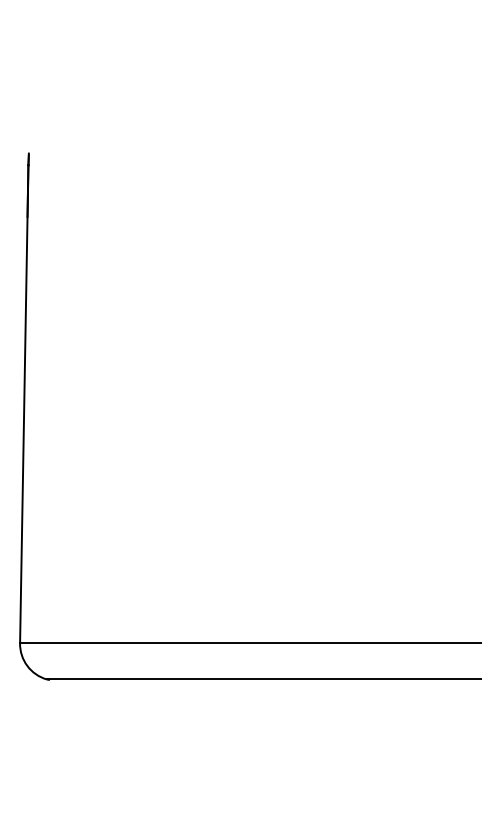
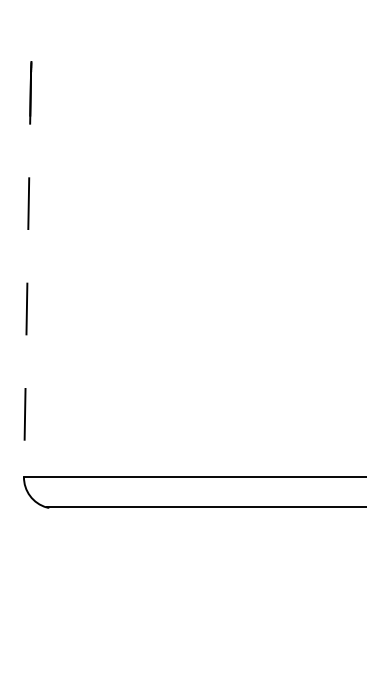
line: (24, 404) -> (27, 274), solid -> dashed

